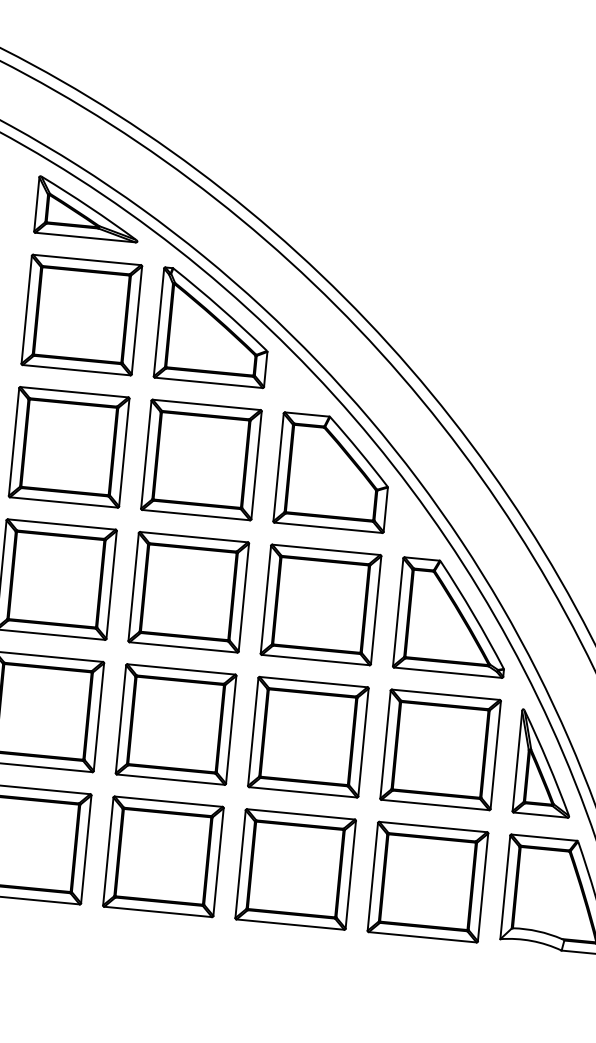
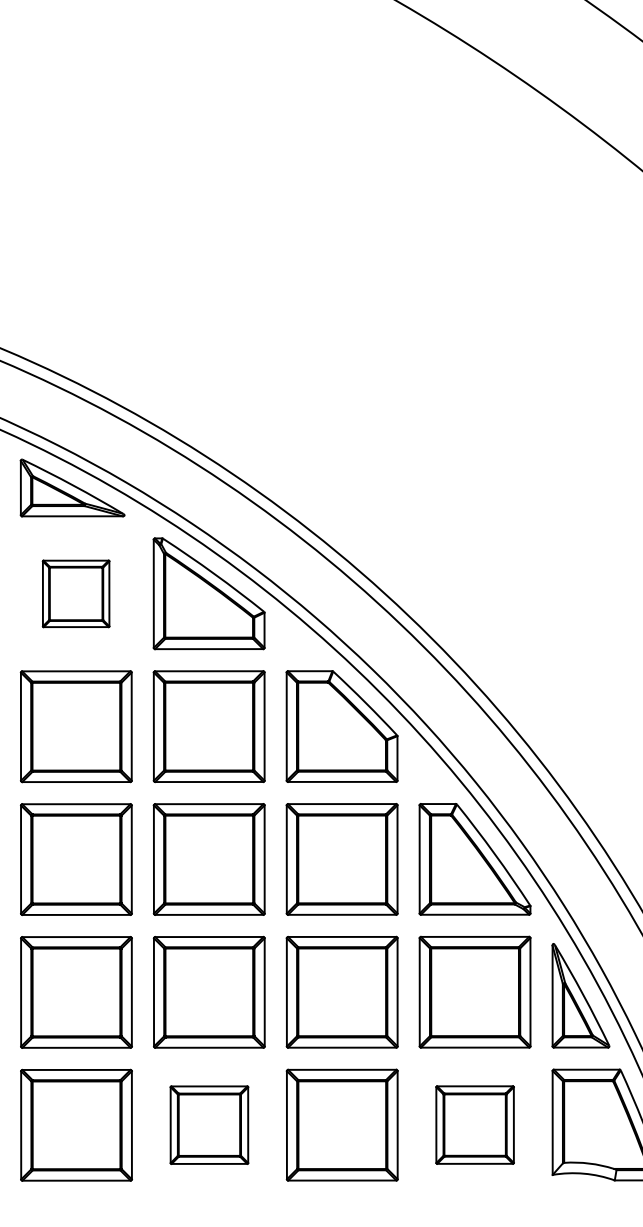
part: (81, 314) -> (75, 593), size x0.6
part: (163, 856) -> (209, 1124), size x0.7
part: (427, 881) -> (474, 1124), size x0.7

